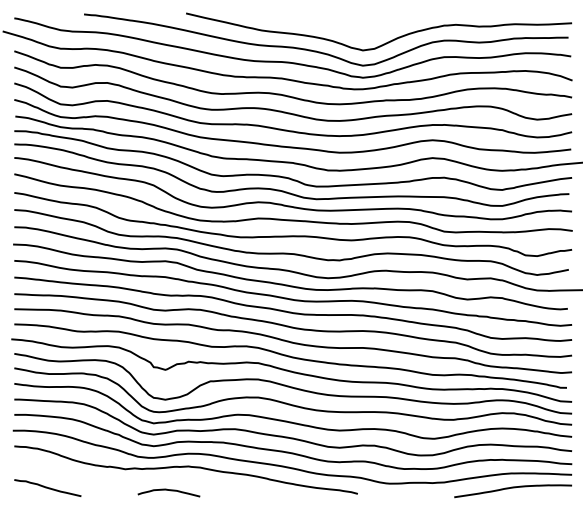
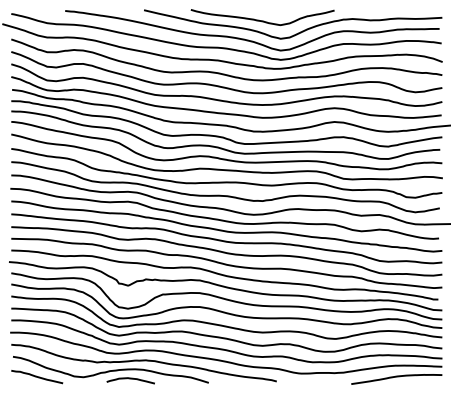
curve: (338, 26) -> (261, 20), added
curve: (142, 479) -> (110, 370), added

